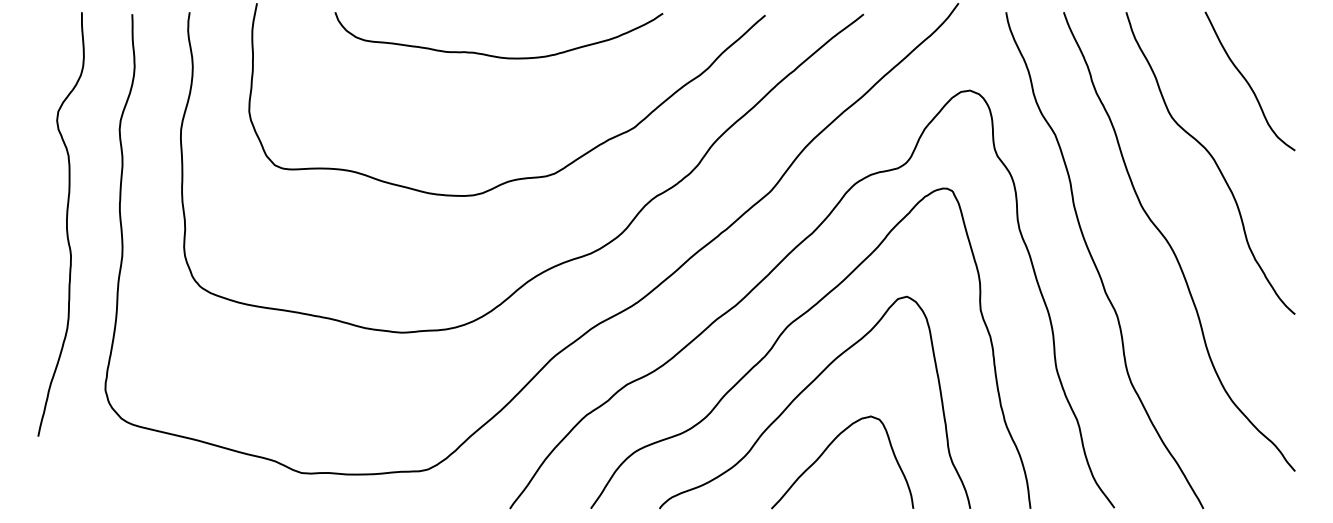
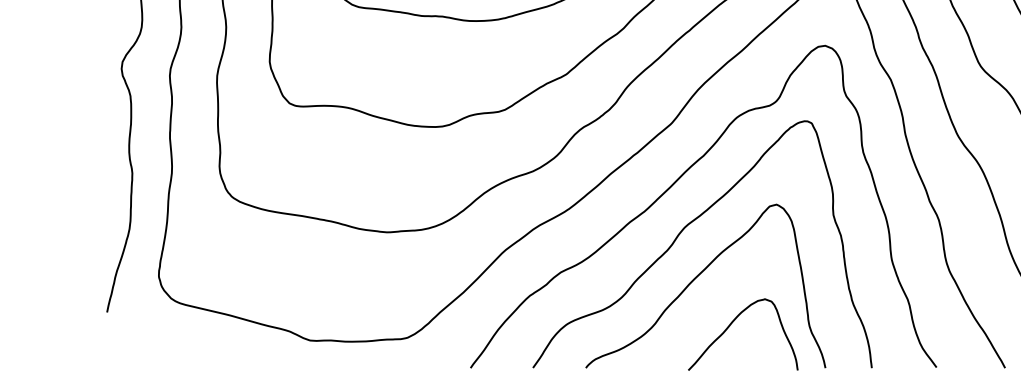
curve: (827, 449) -> (731, 324), moved

